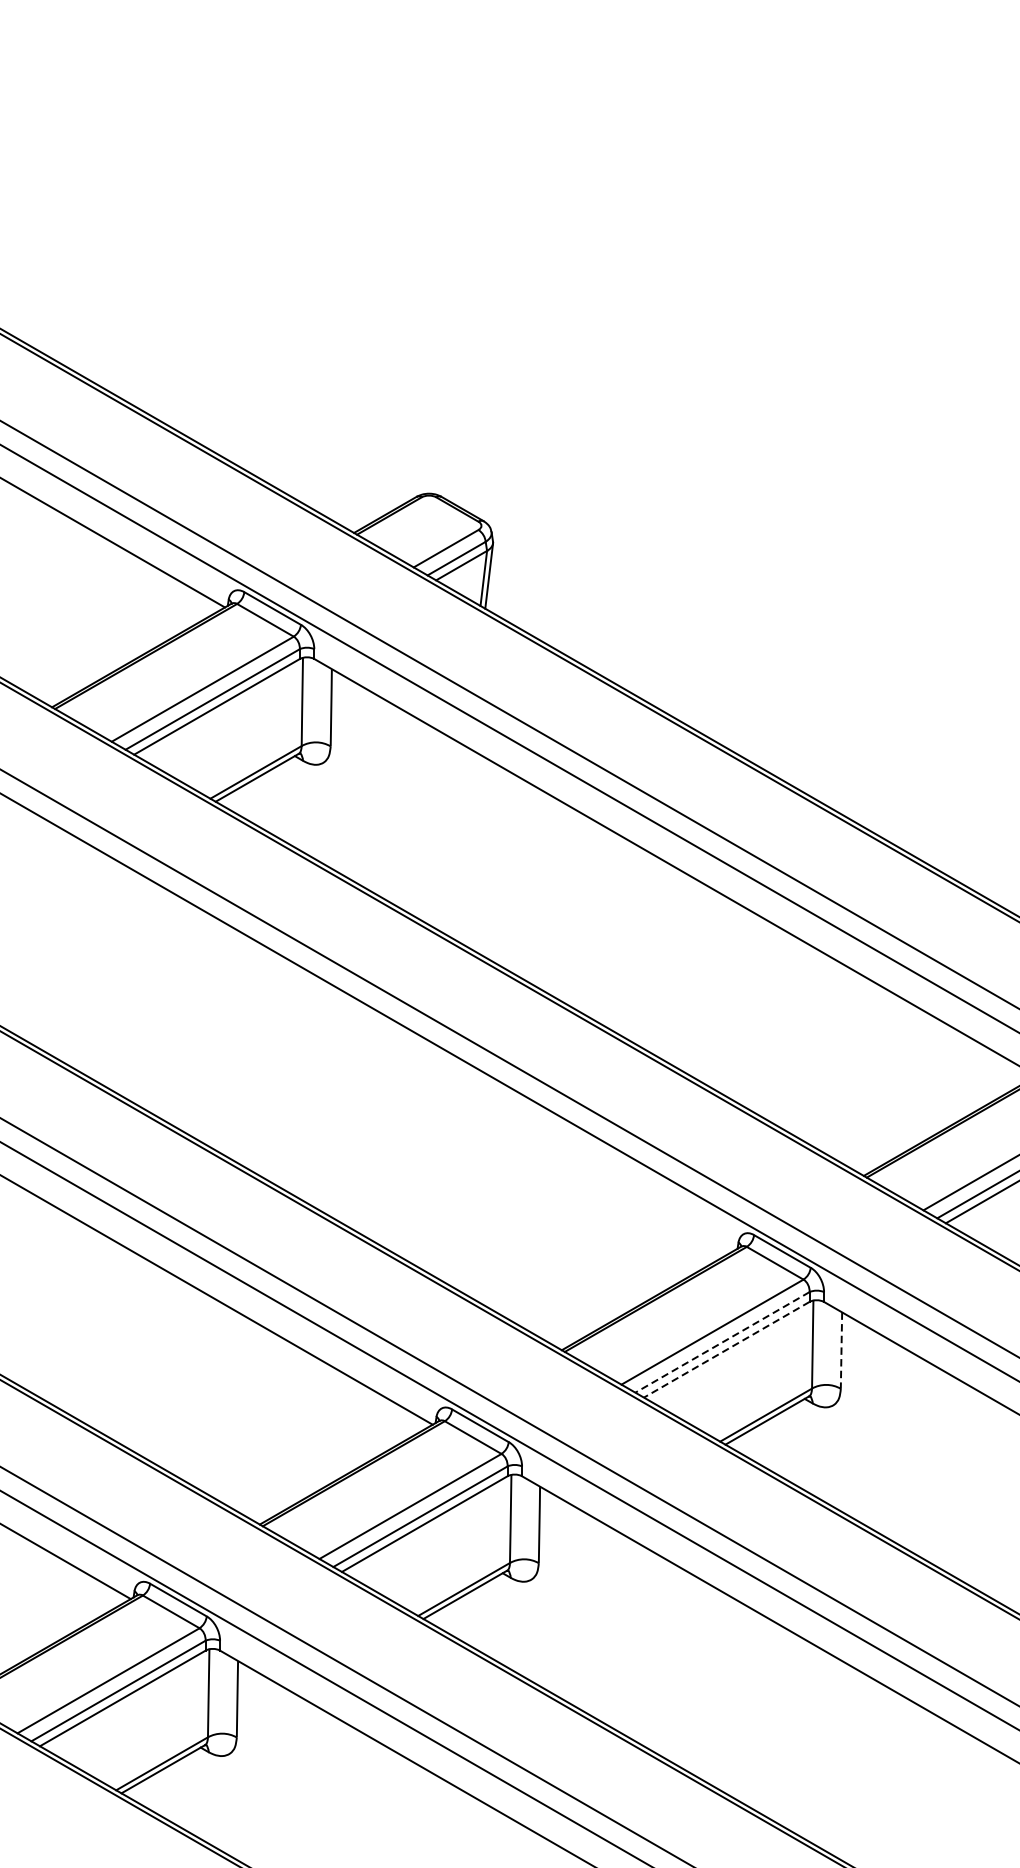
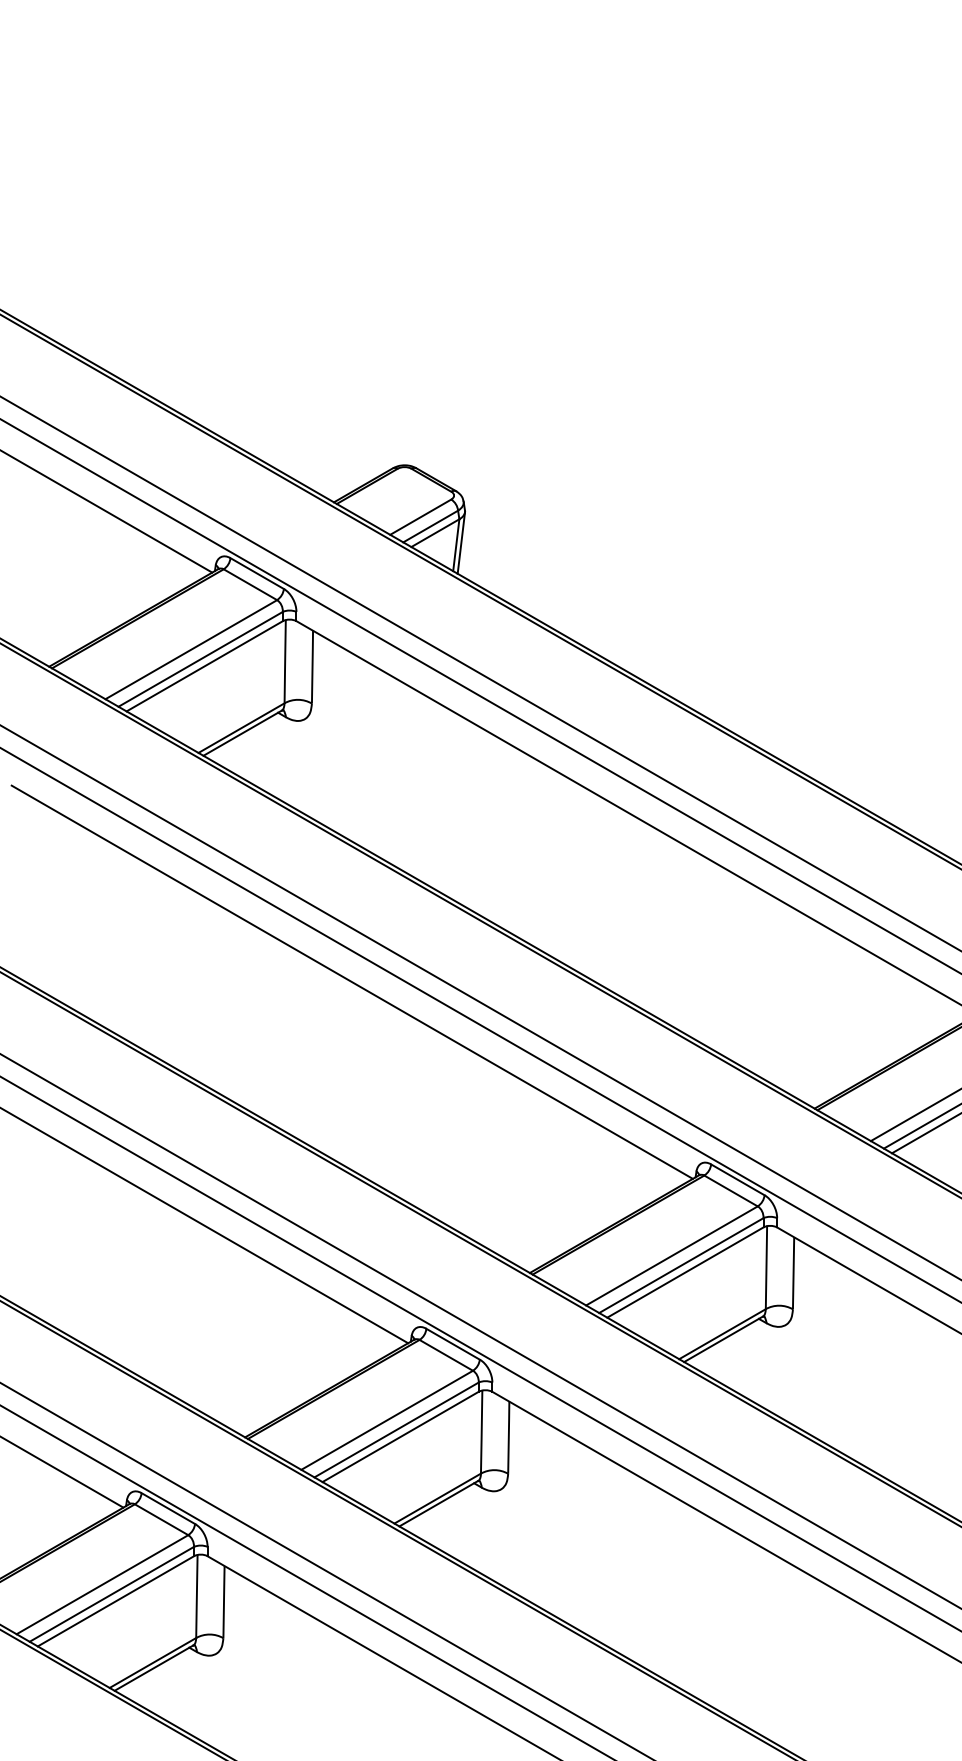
line: (372, 1041) -> (351, 981), added
line: (722, 1342) -> (681, 1265), dashed -> solid
line: (725, 1349) -> (684, 1272), dashed -> solid
line: (841, 1349) -> (793, 1272), dashed -> solid

